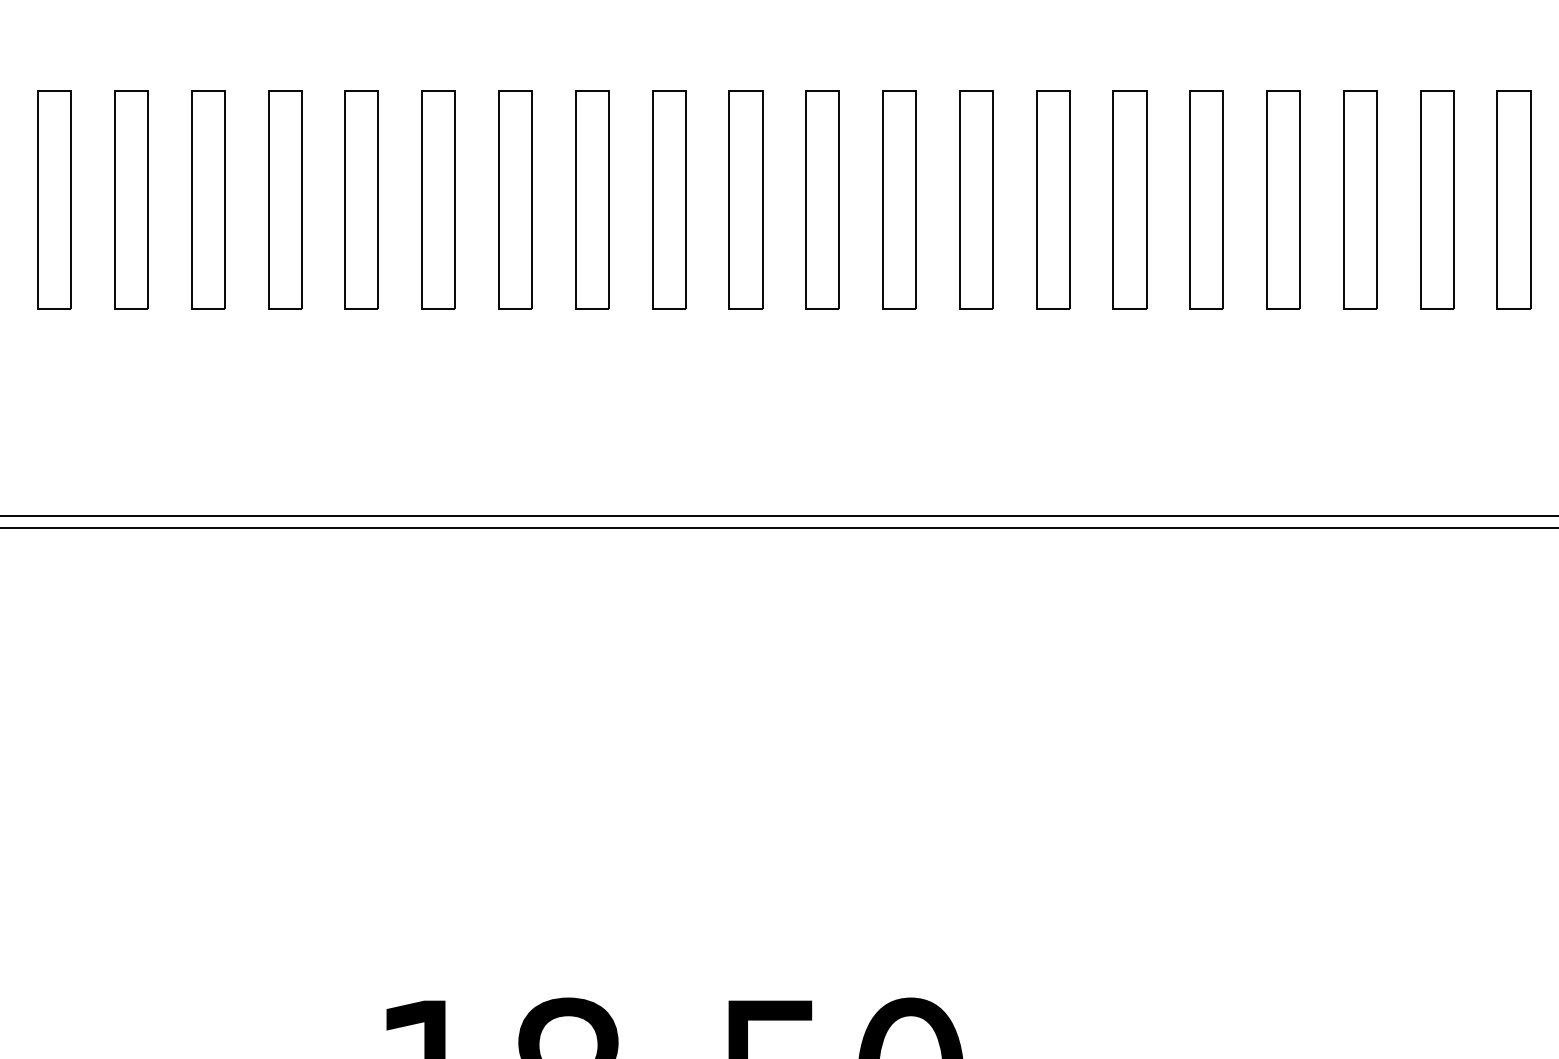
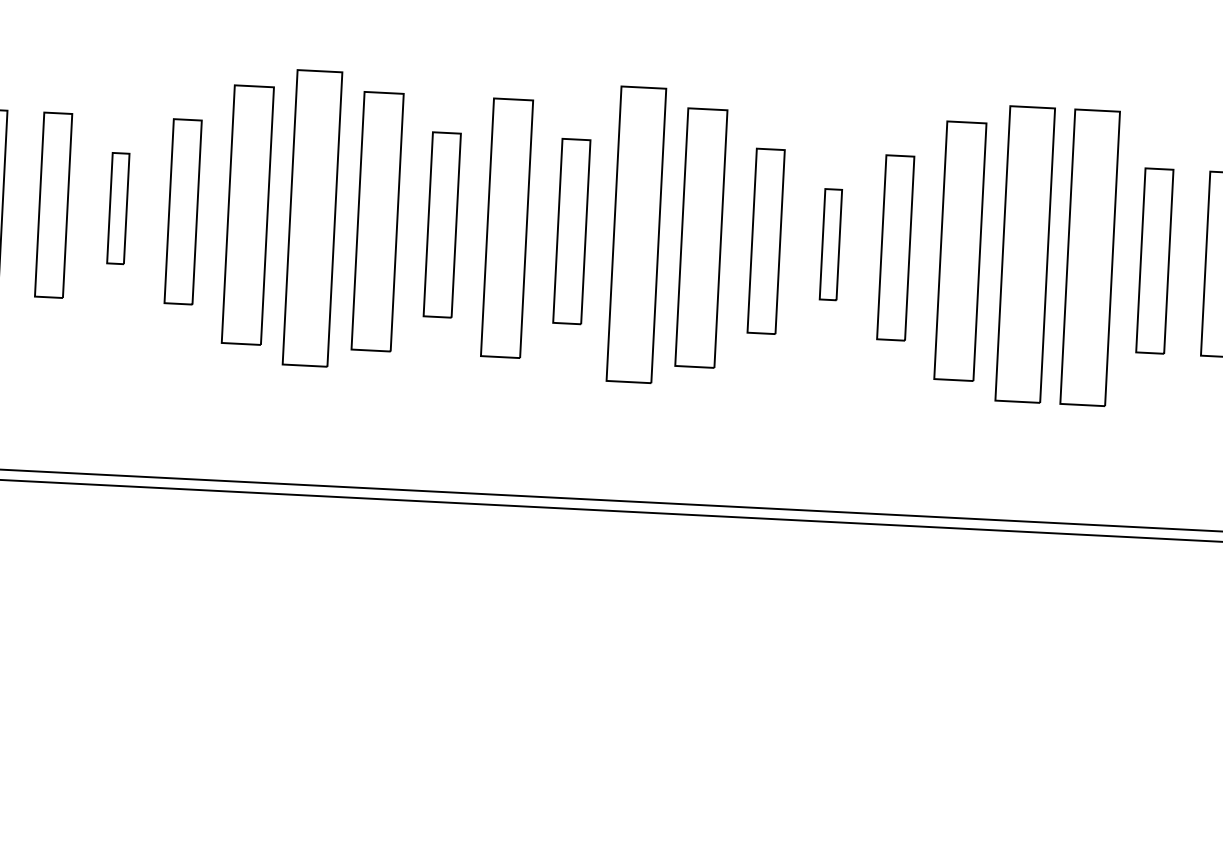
part: (54, 199) -> (118, 208), size x0.6
part: (208, 199) -> (248, 214), size x1.4
part: (285, 199) -> (313, 218), size x1.6
part: (361, 199) -> (377, 221), size x1.4
part: (515, 199) -> (507, 227), size x1.4
part: (669, 199) -> (636, 234), size x1.6
part: (745, 199) -> (701, 237), size x1.4
part: (899, 199) -> (830, 244), size x0.6
part: (1053, 199) -> (960, 250), size x1.4
part: (1129, 199) -> (1024, 254), size x1.6
part: (1206, 199) -> (1089, 257), size x1.6

